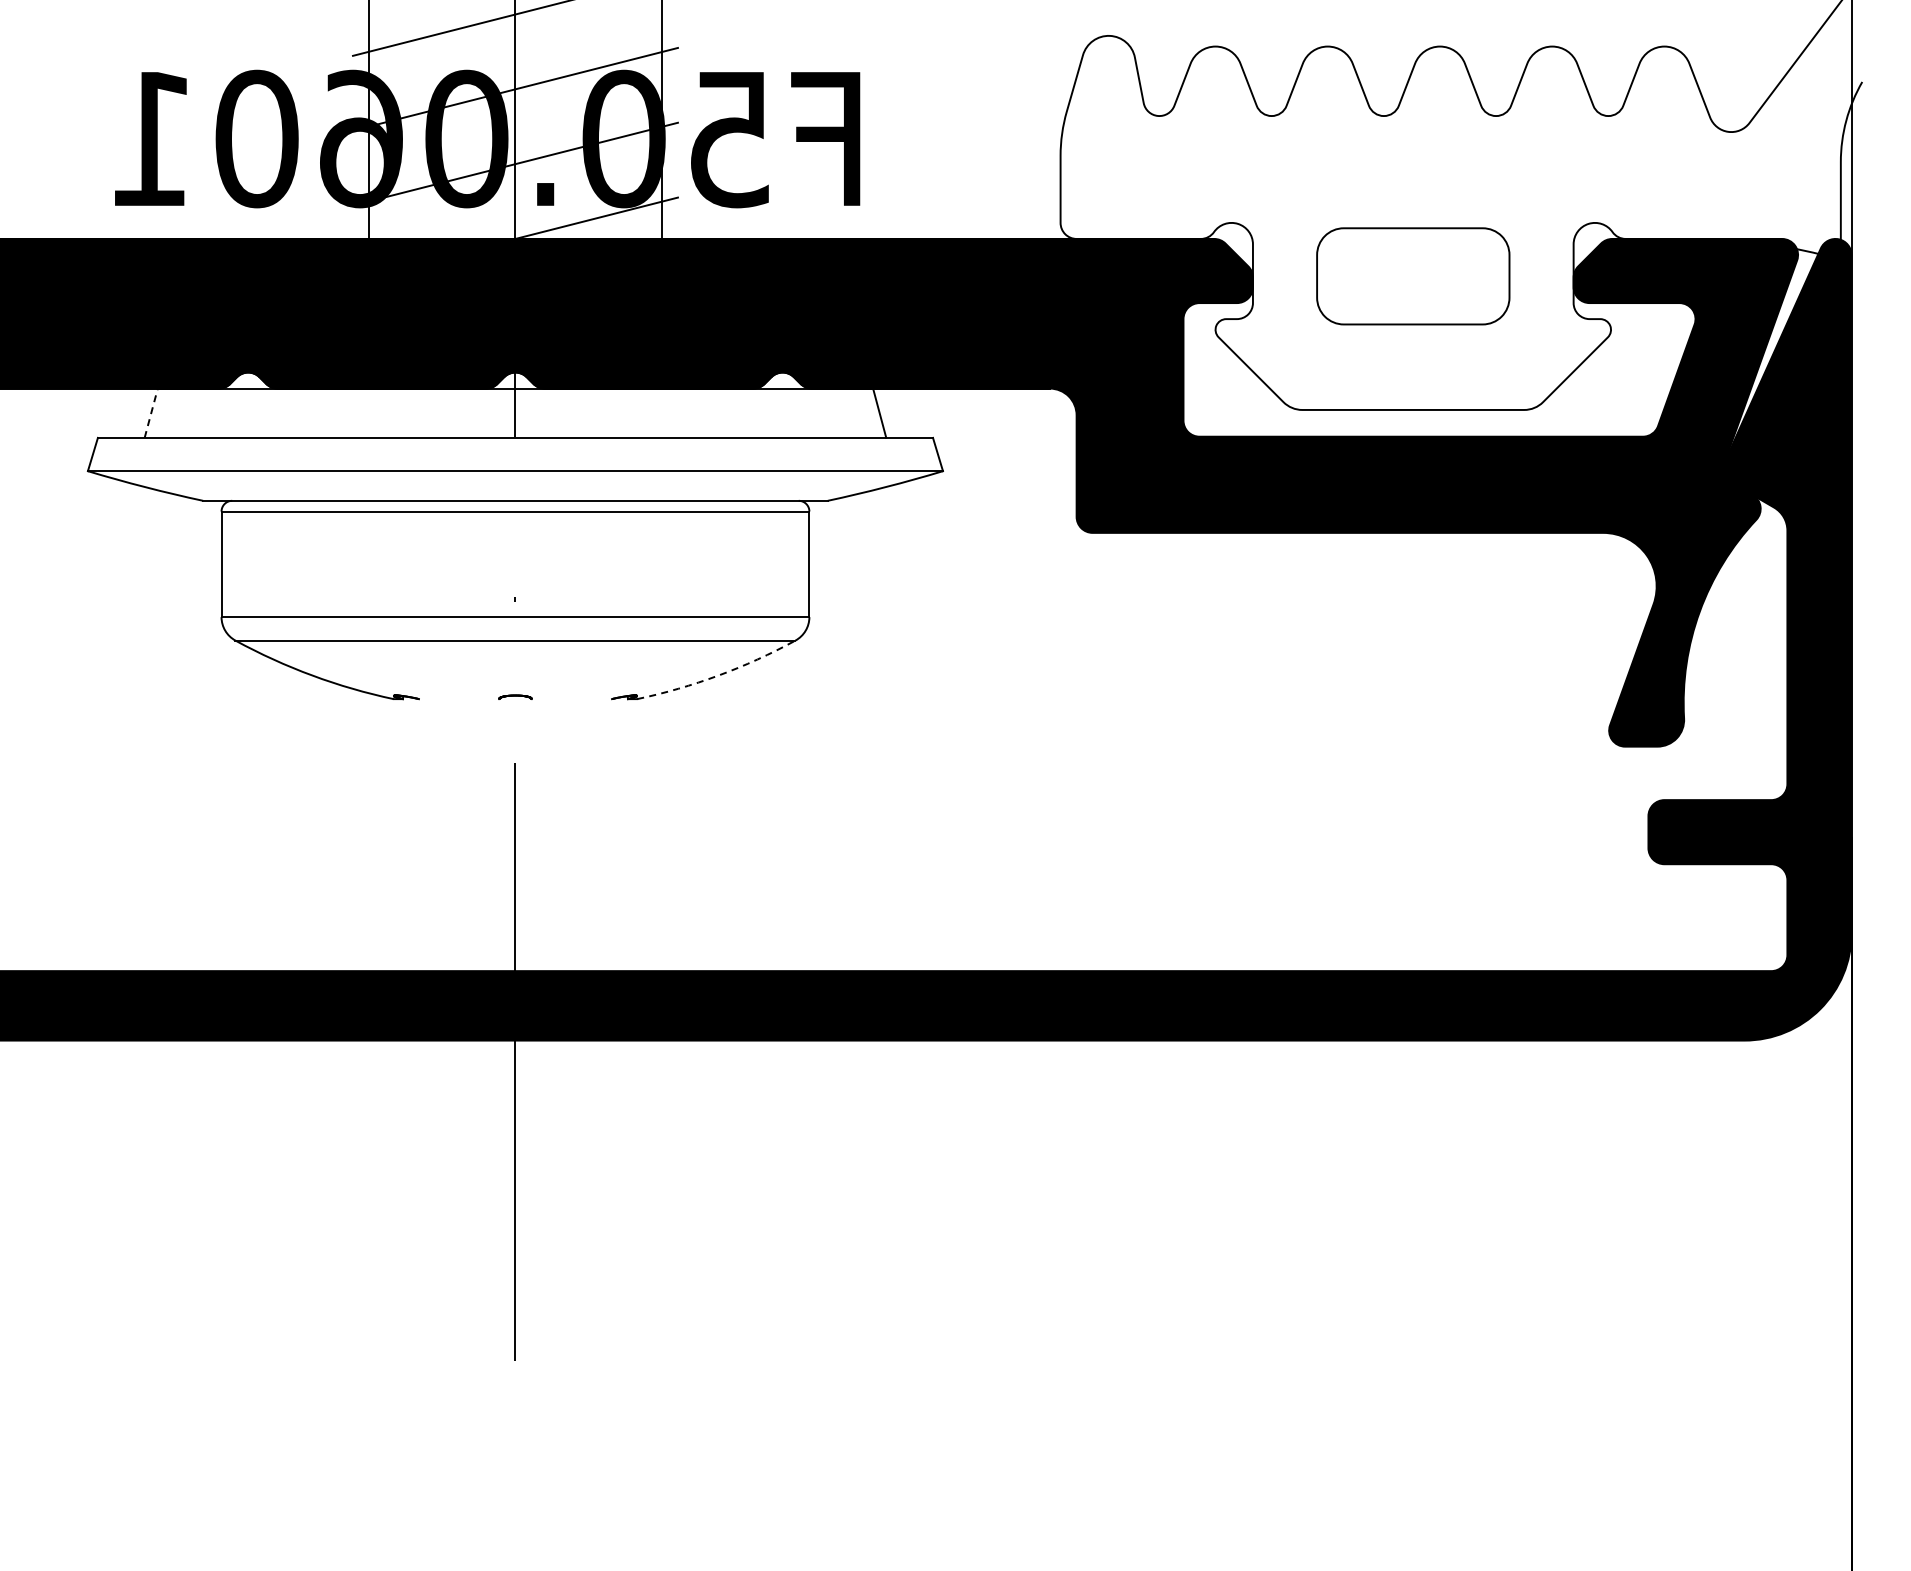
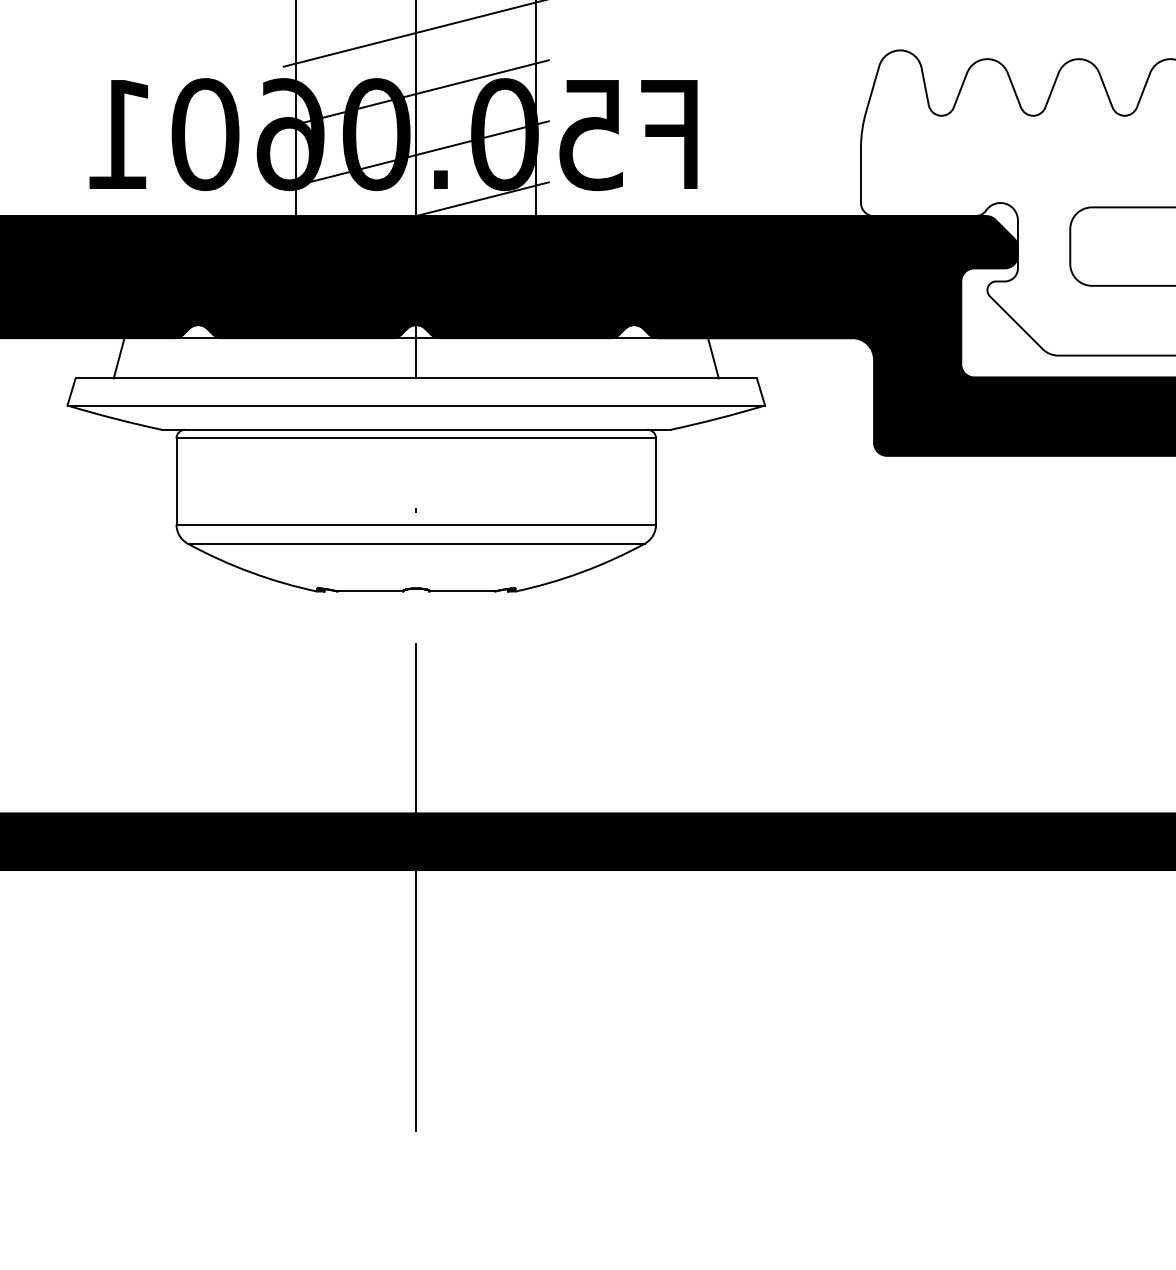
line: (151, 413) -> (119, 358), dashed -> solid
arc: (718, 675) -> (581, 572), dashed -> solid
line: (458, 699) -> (369, 591), added
line: (571, 699) -> (461, 591), added

